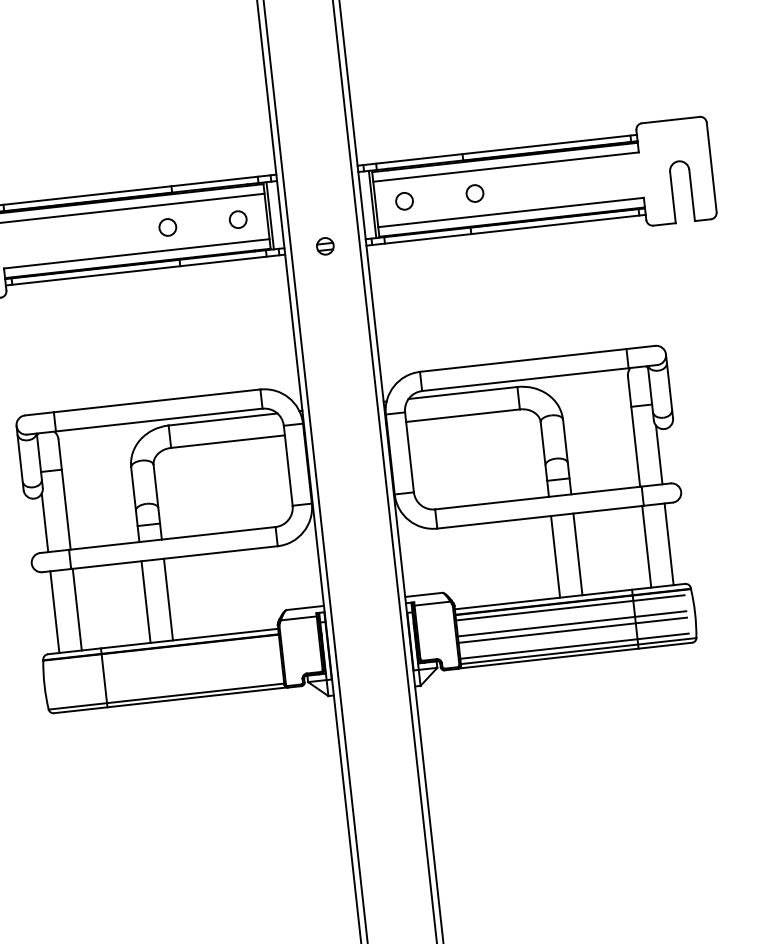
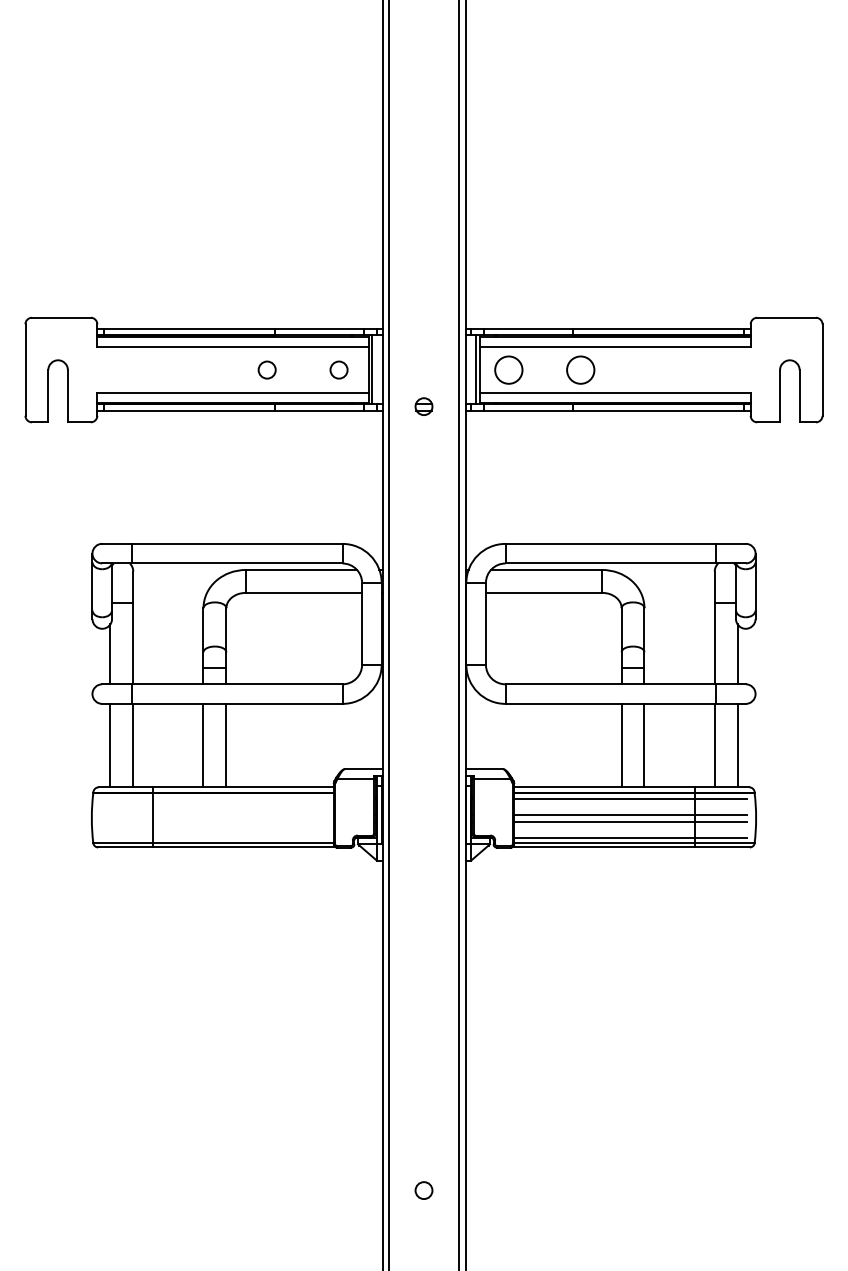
circle: (474, 193) -> (580, 369), size x1.6
circle: (404, 200) -> (508, 369), size x1.6

